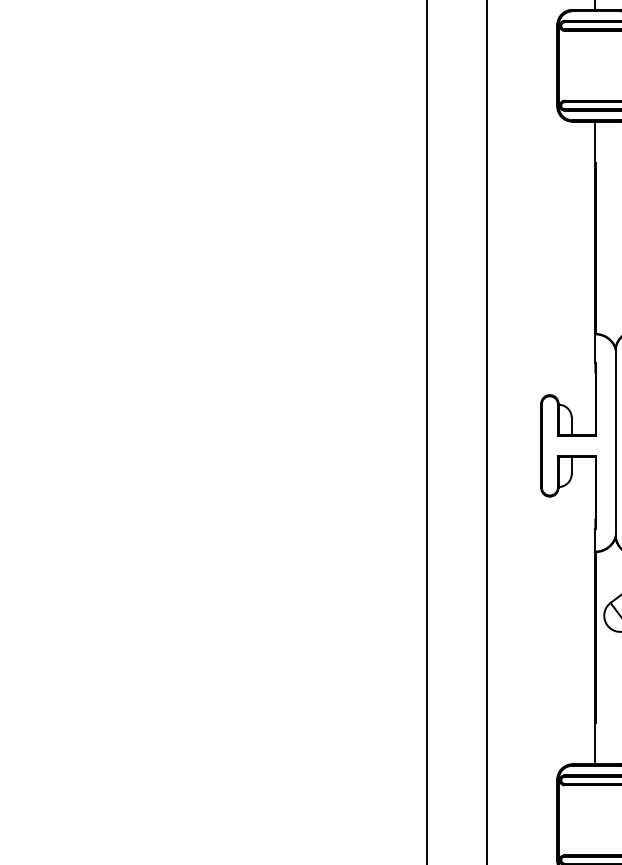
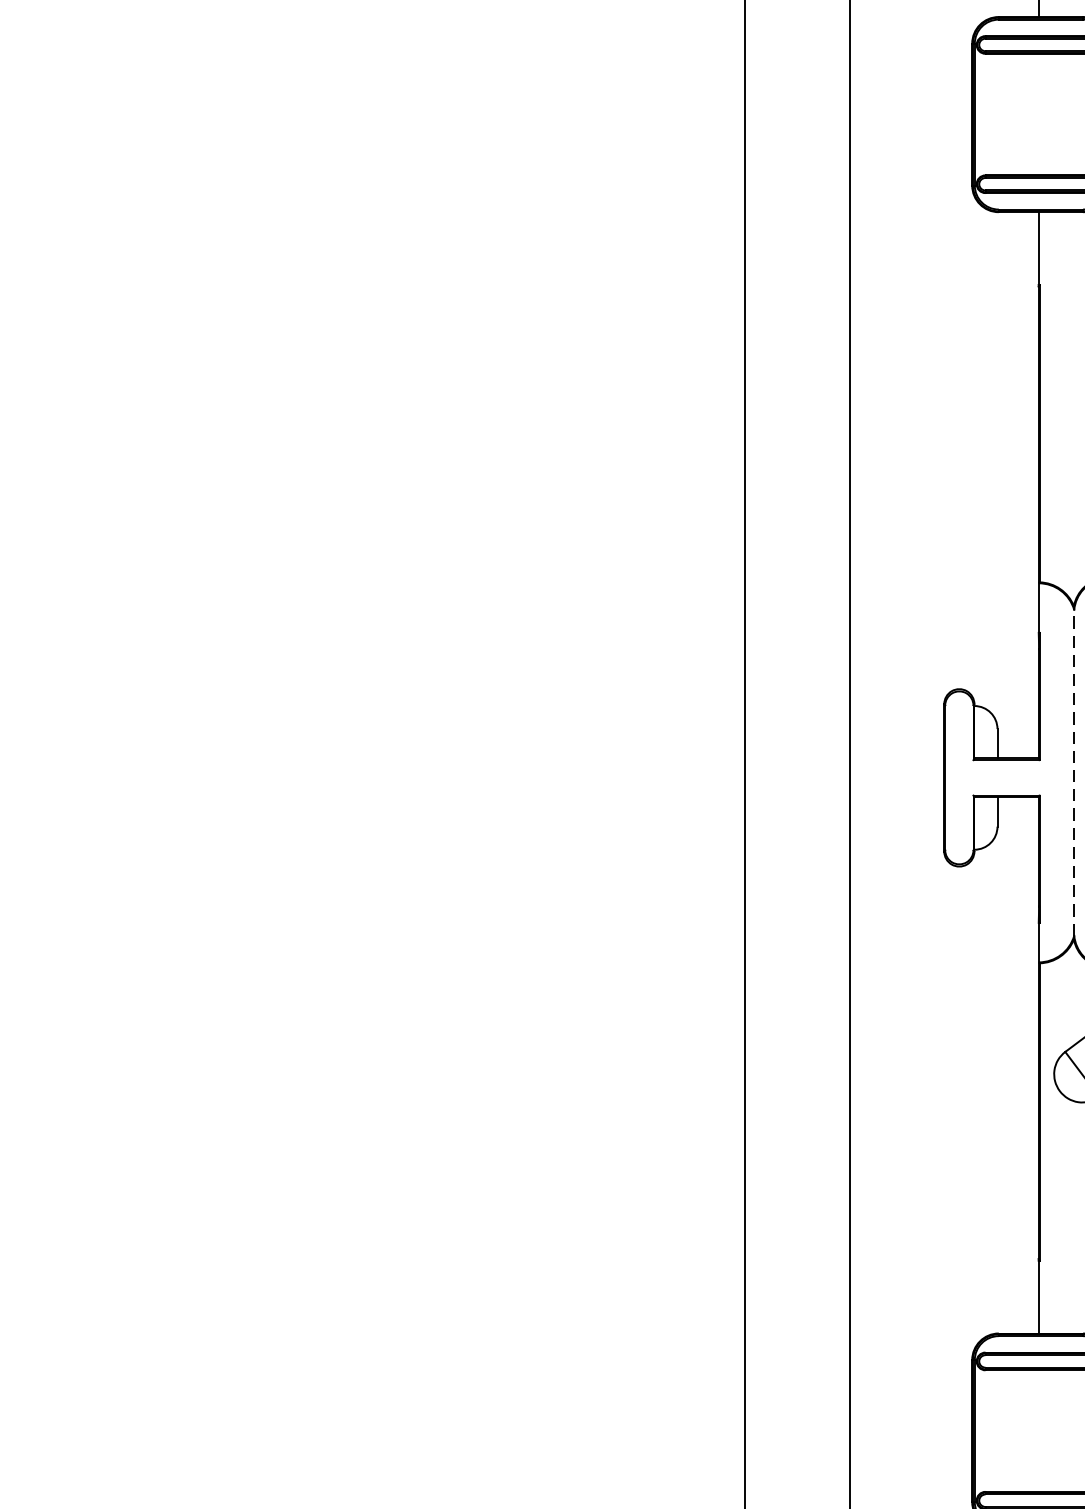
line: (615, 442) -> (1073, 771), solid -> dashed

